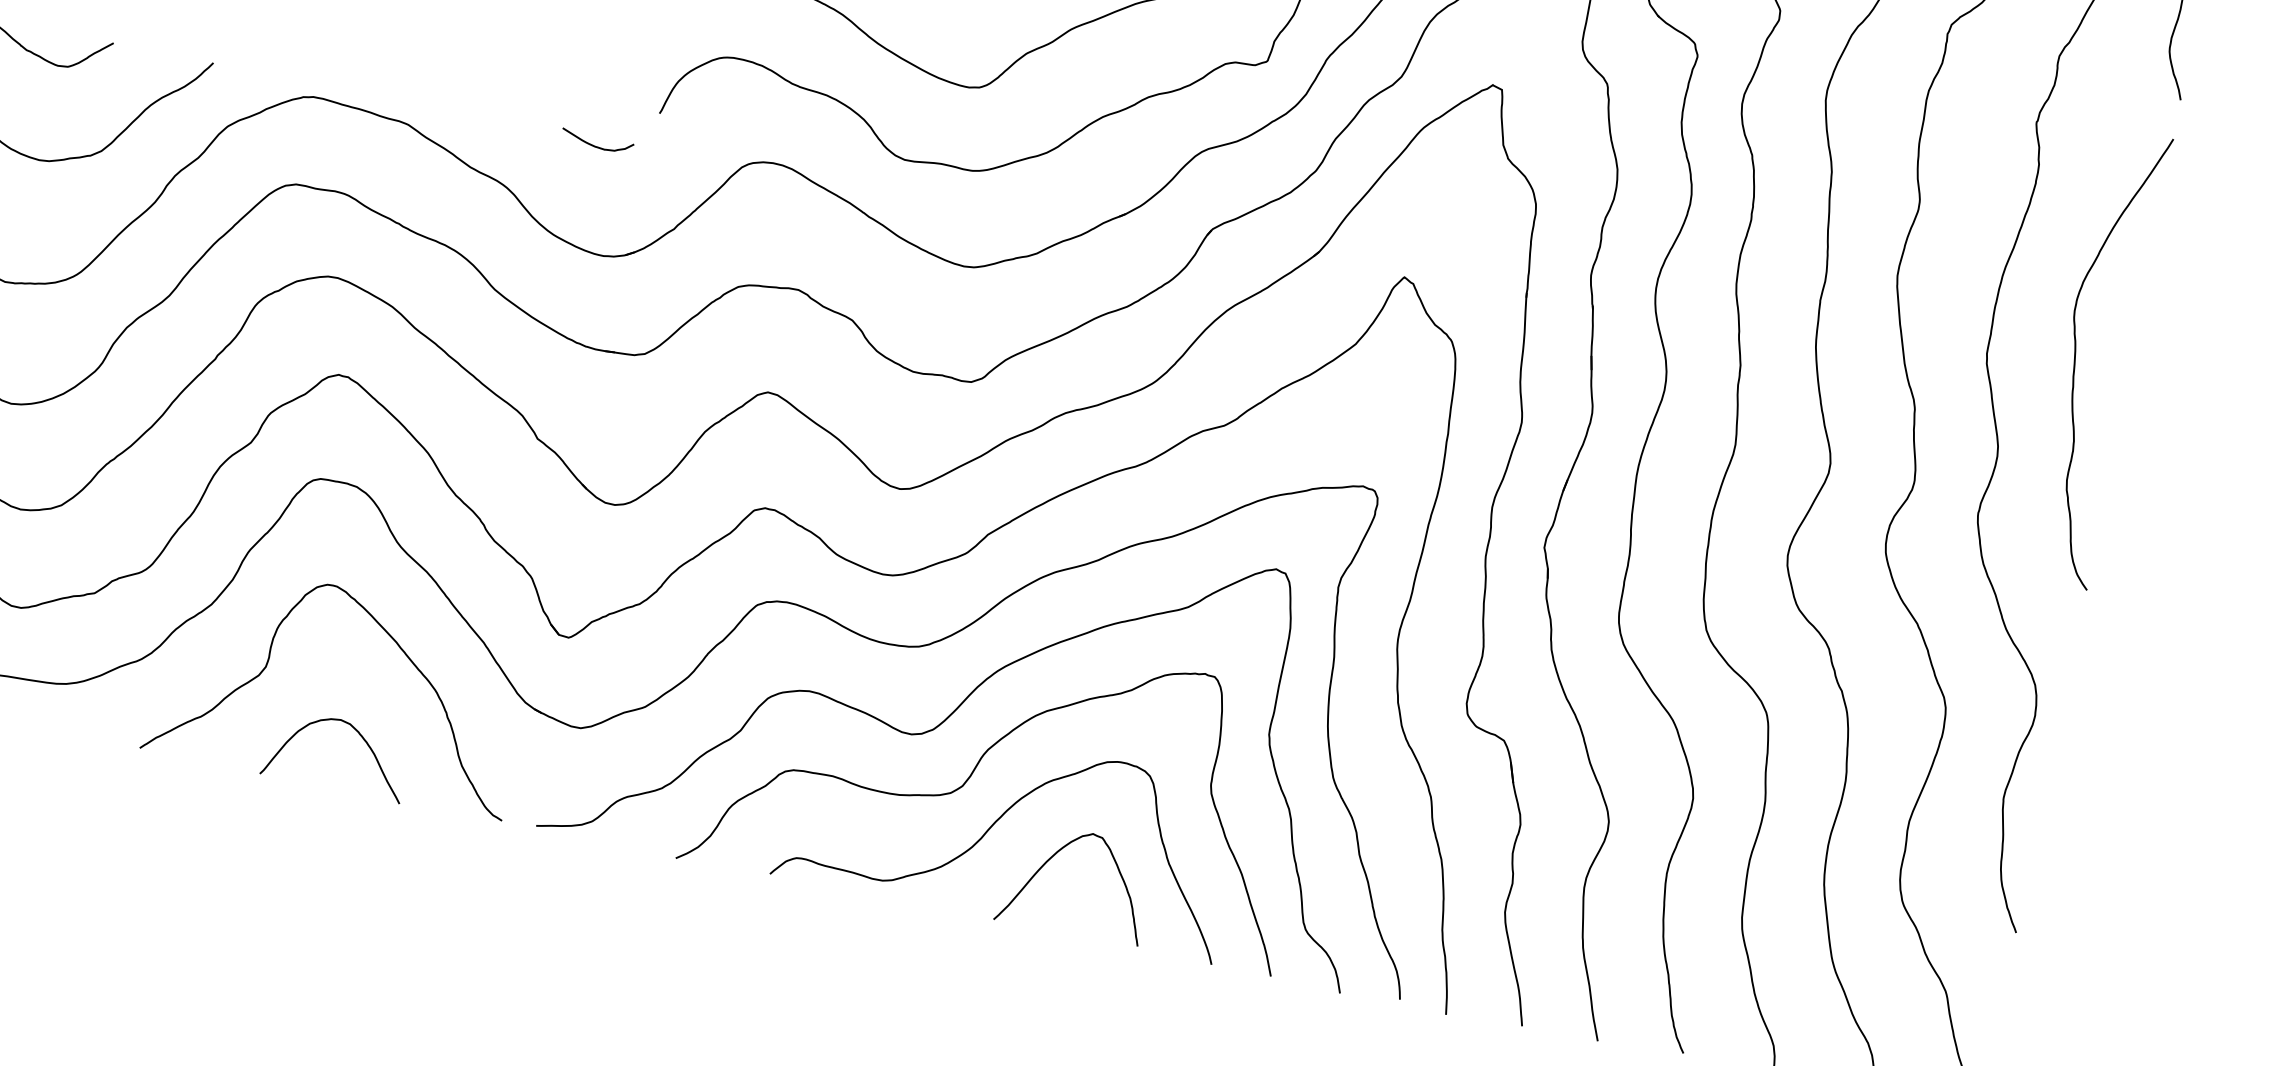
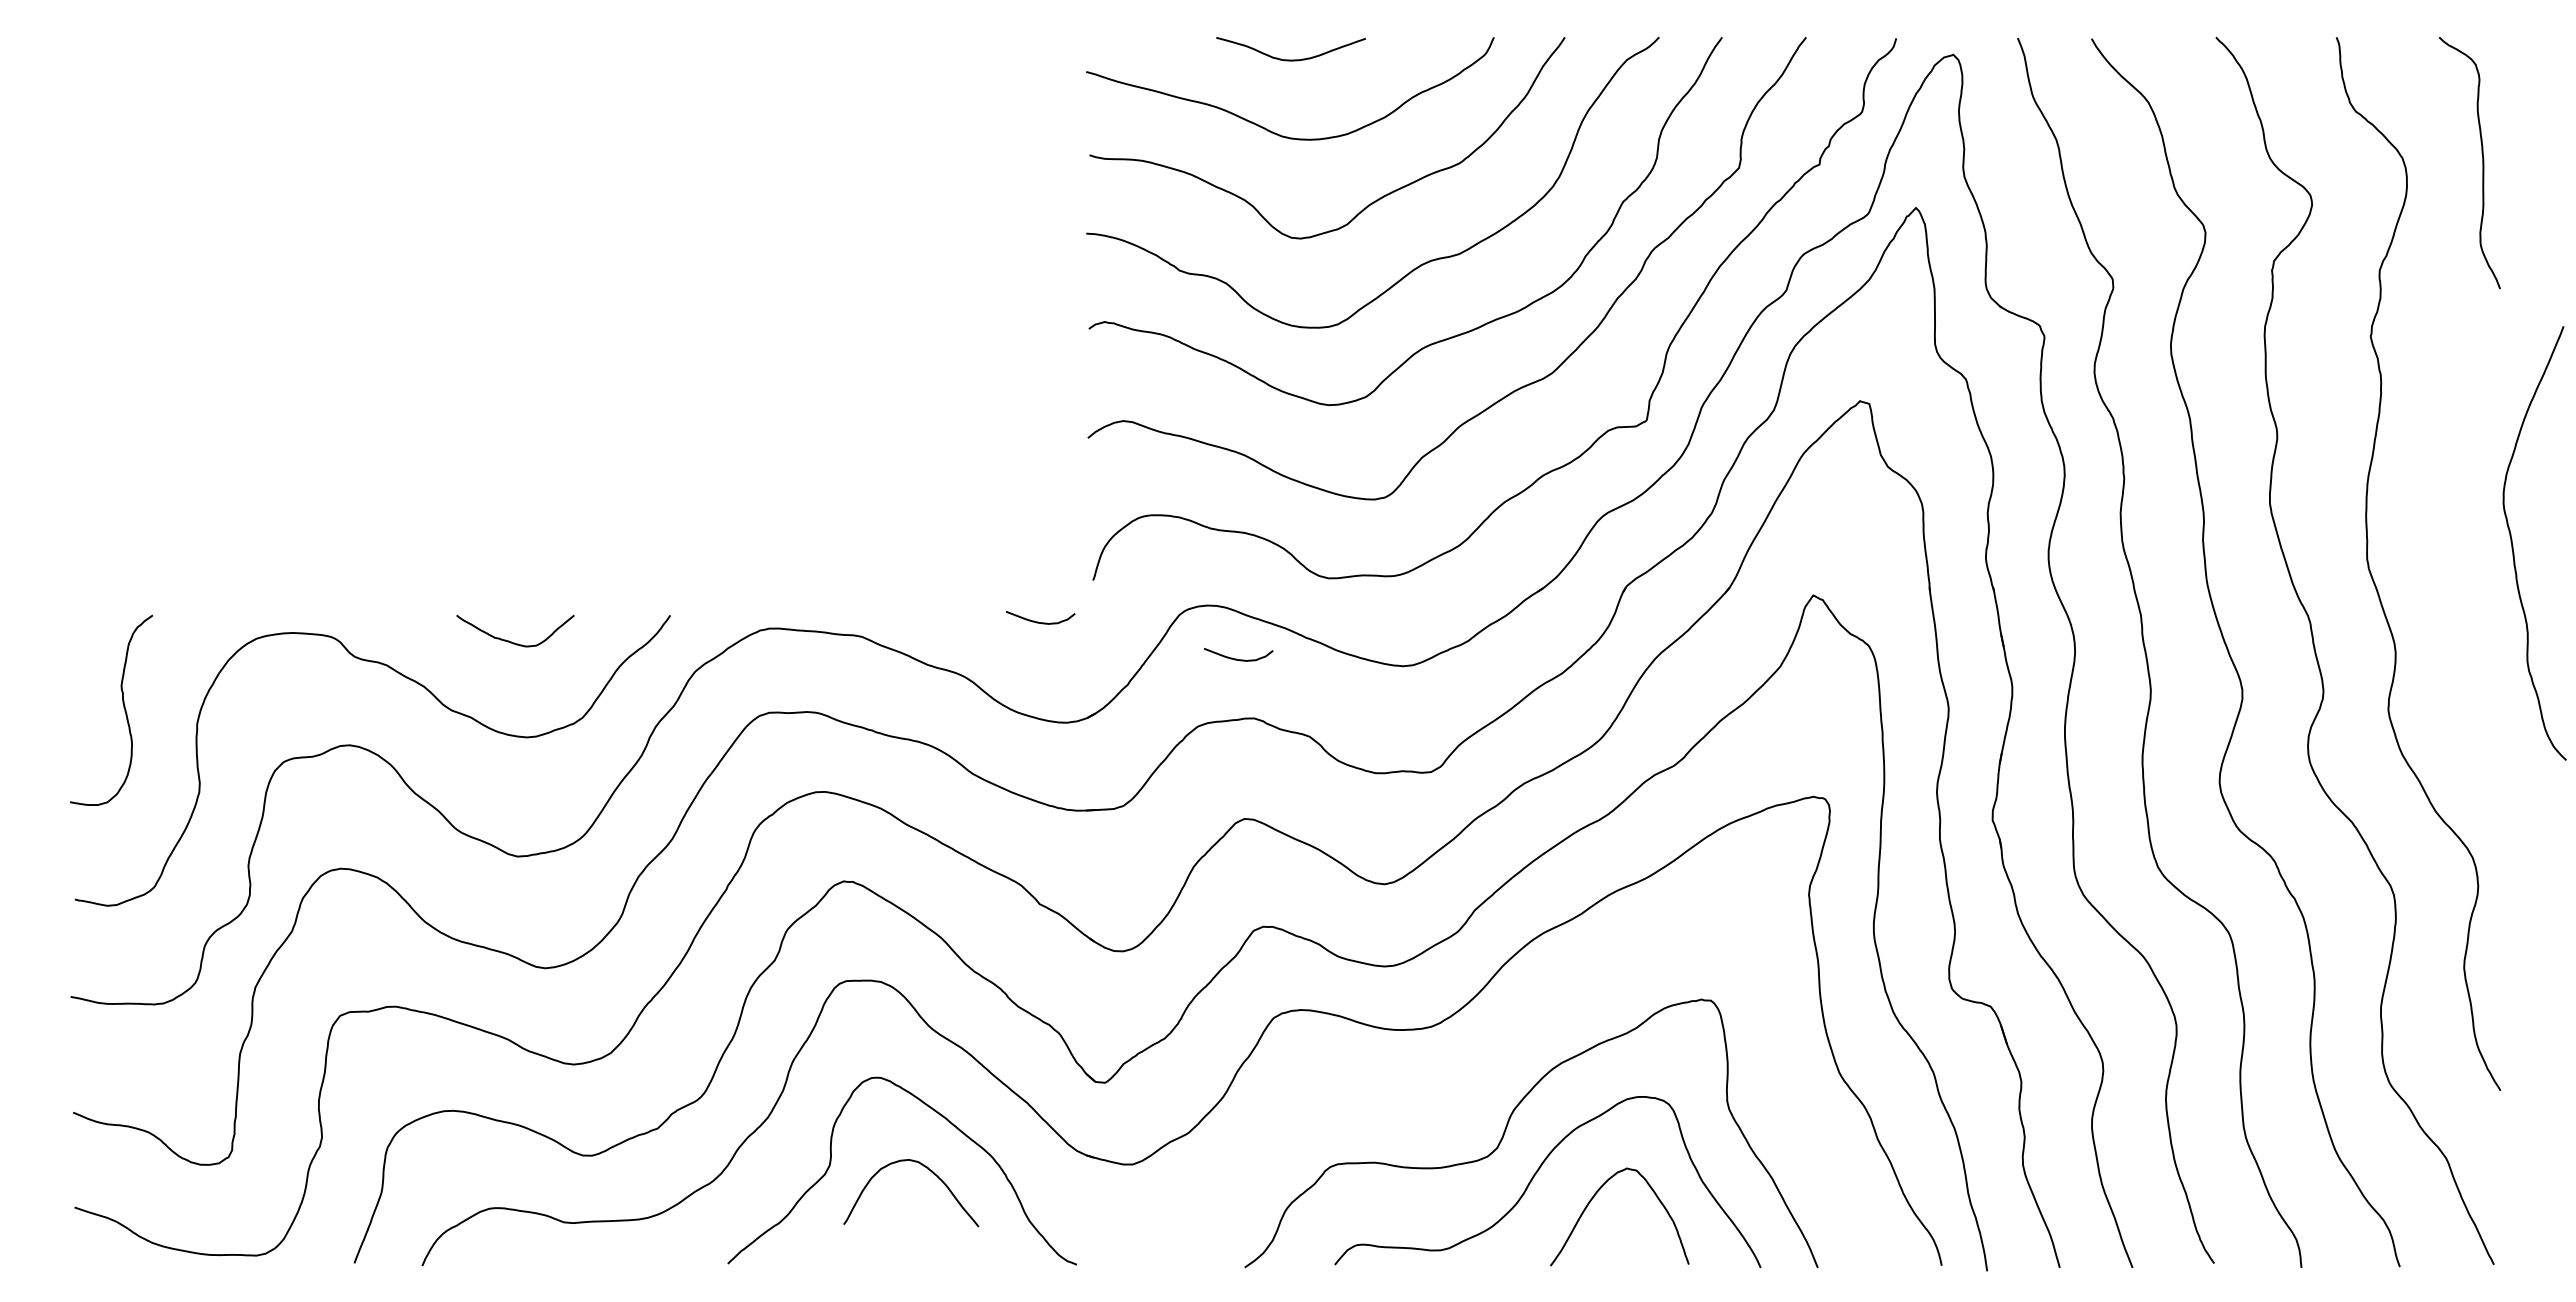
curve: (792, 224) -> (1236, 658), added
curve: (2076, 356) -> (2513, 545), moved
curve: (964, 702) -> (1483, 1070), removed
curve: (358, 735) -> (928, 1170), moved

